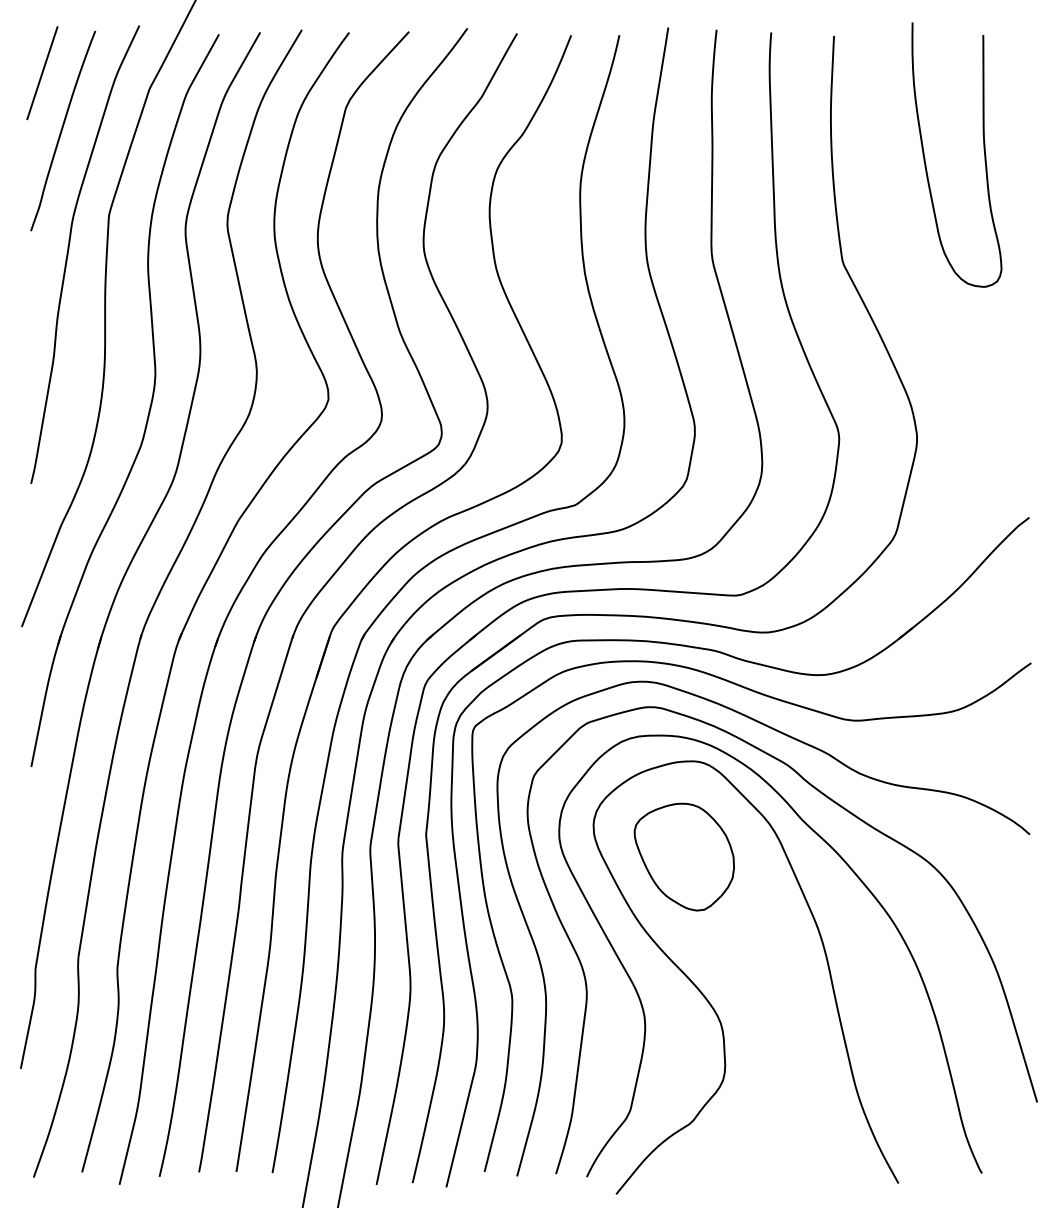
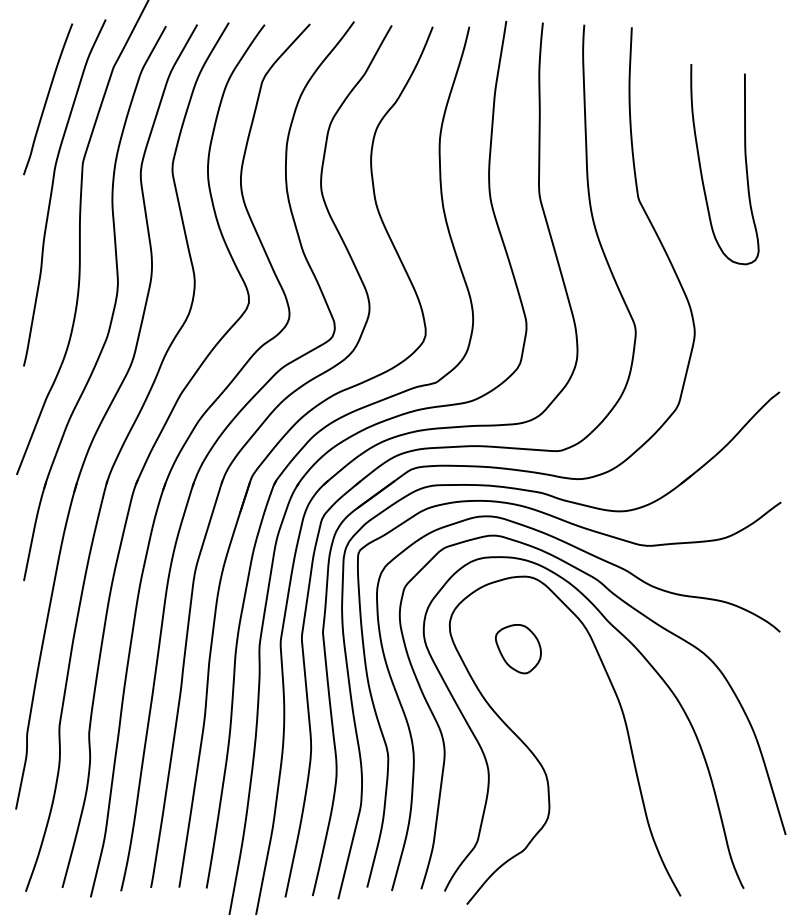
line: (42, 73) -> (32, 55), removed
curve: (983, 150) -> (745, 161), moved
part: (683, 856) -> (517, 648), size x0.6

